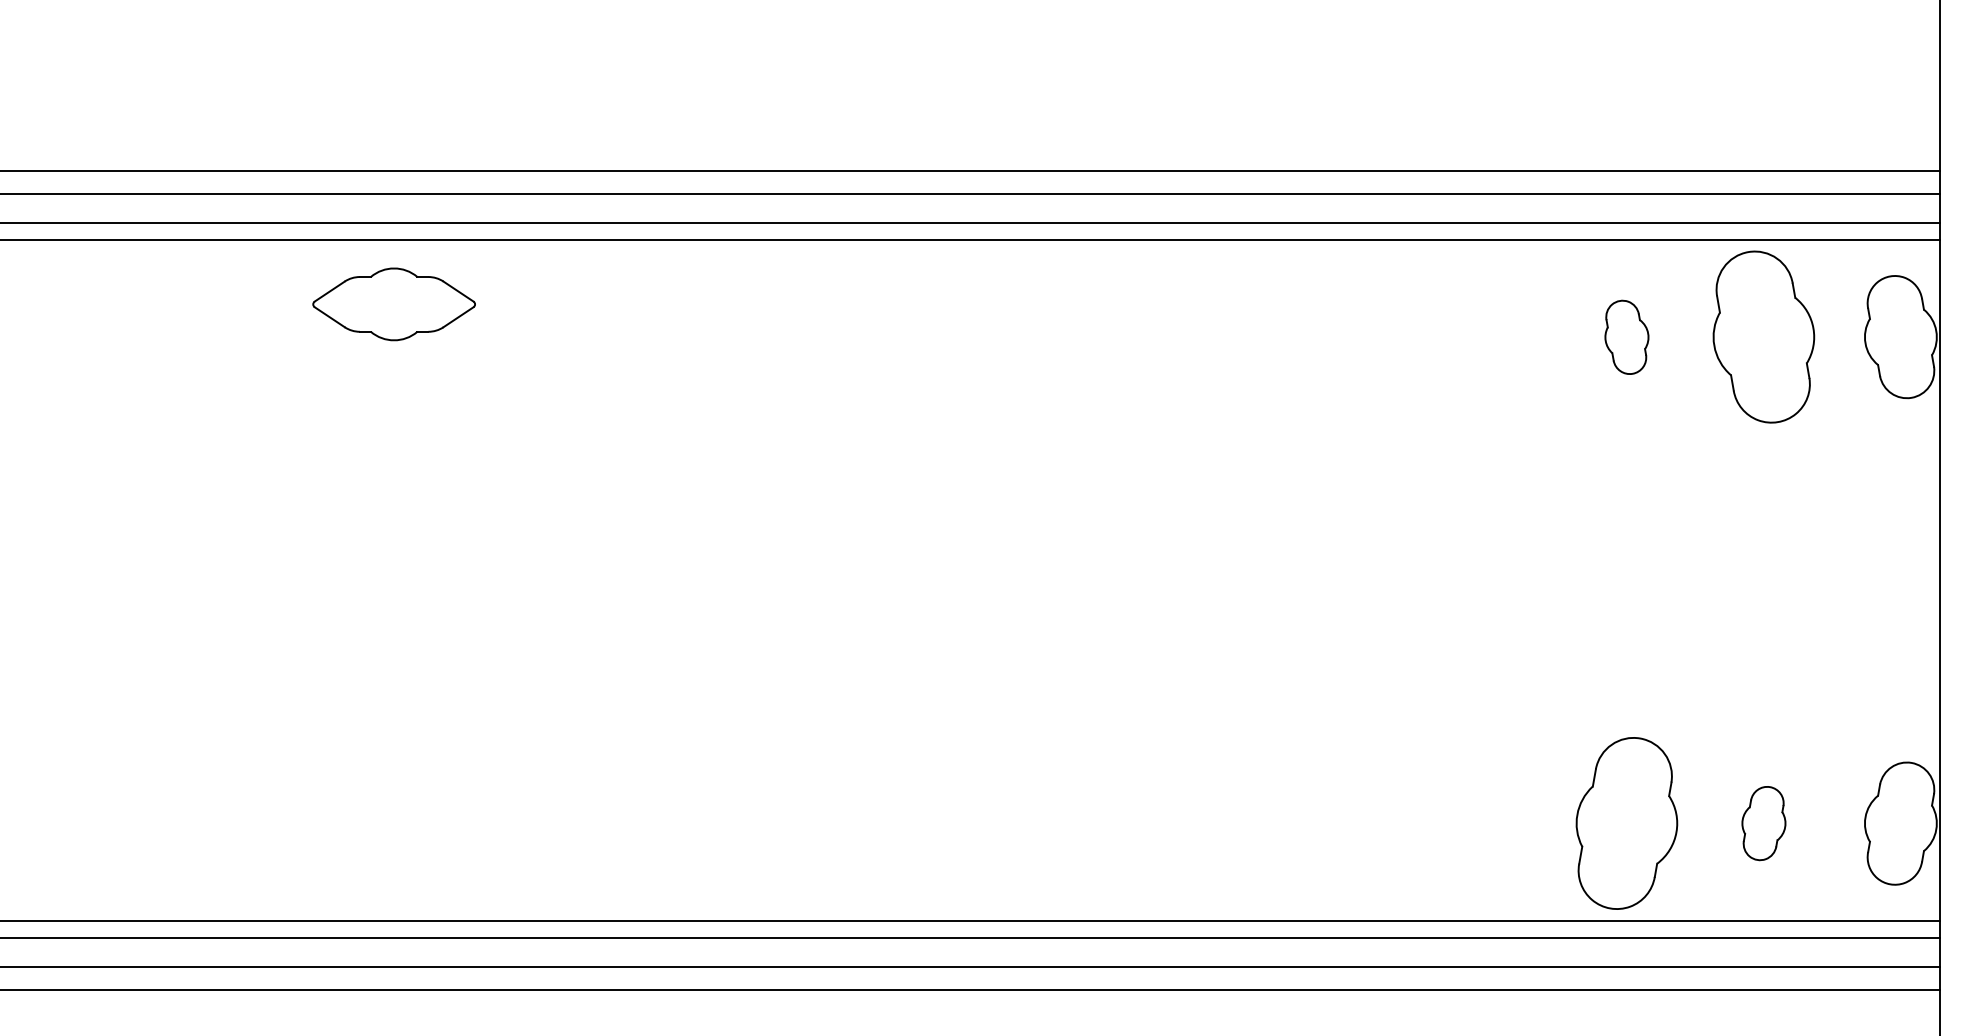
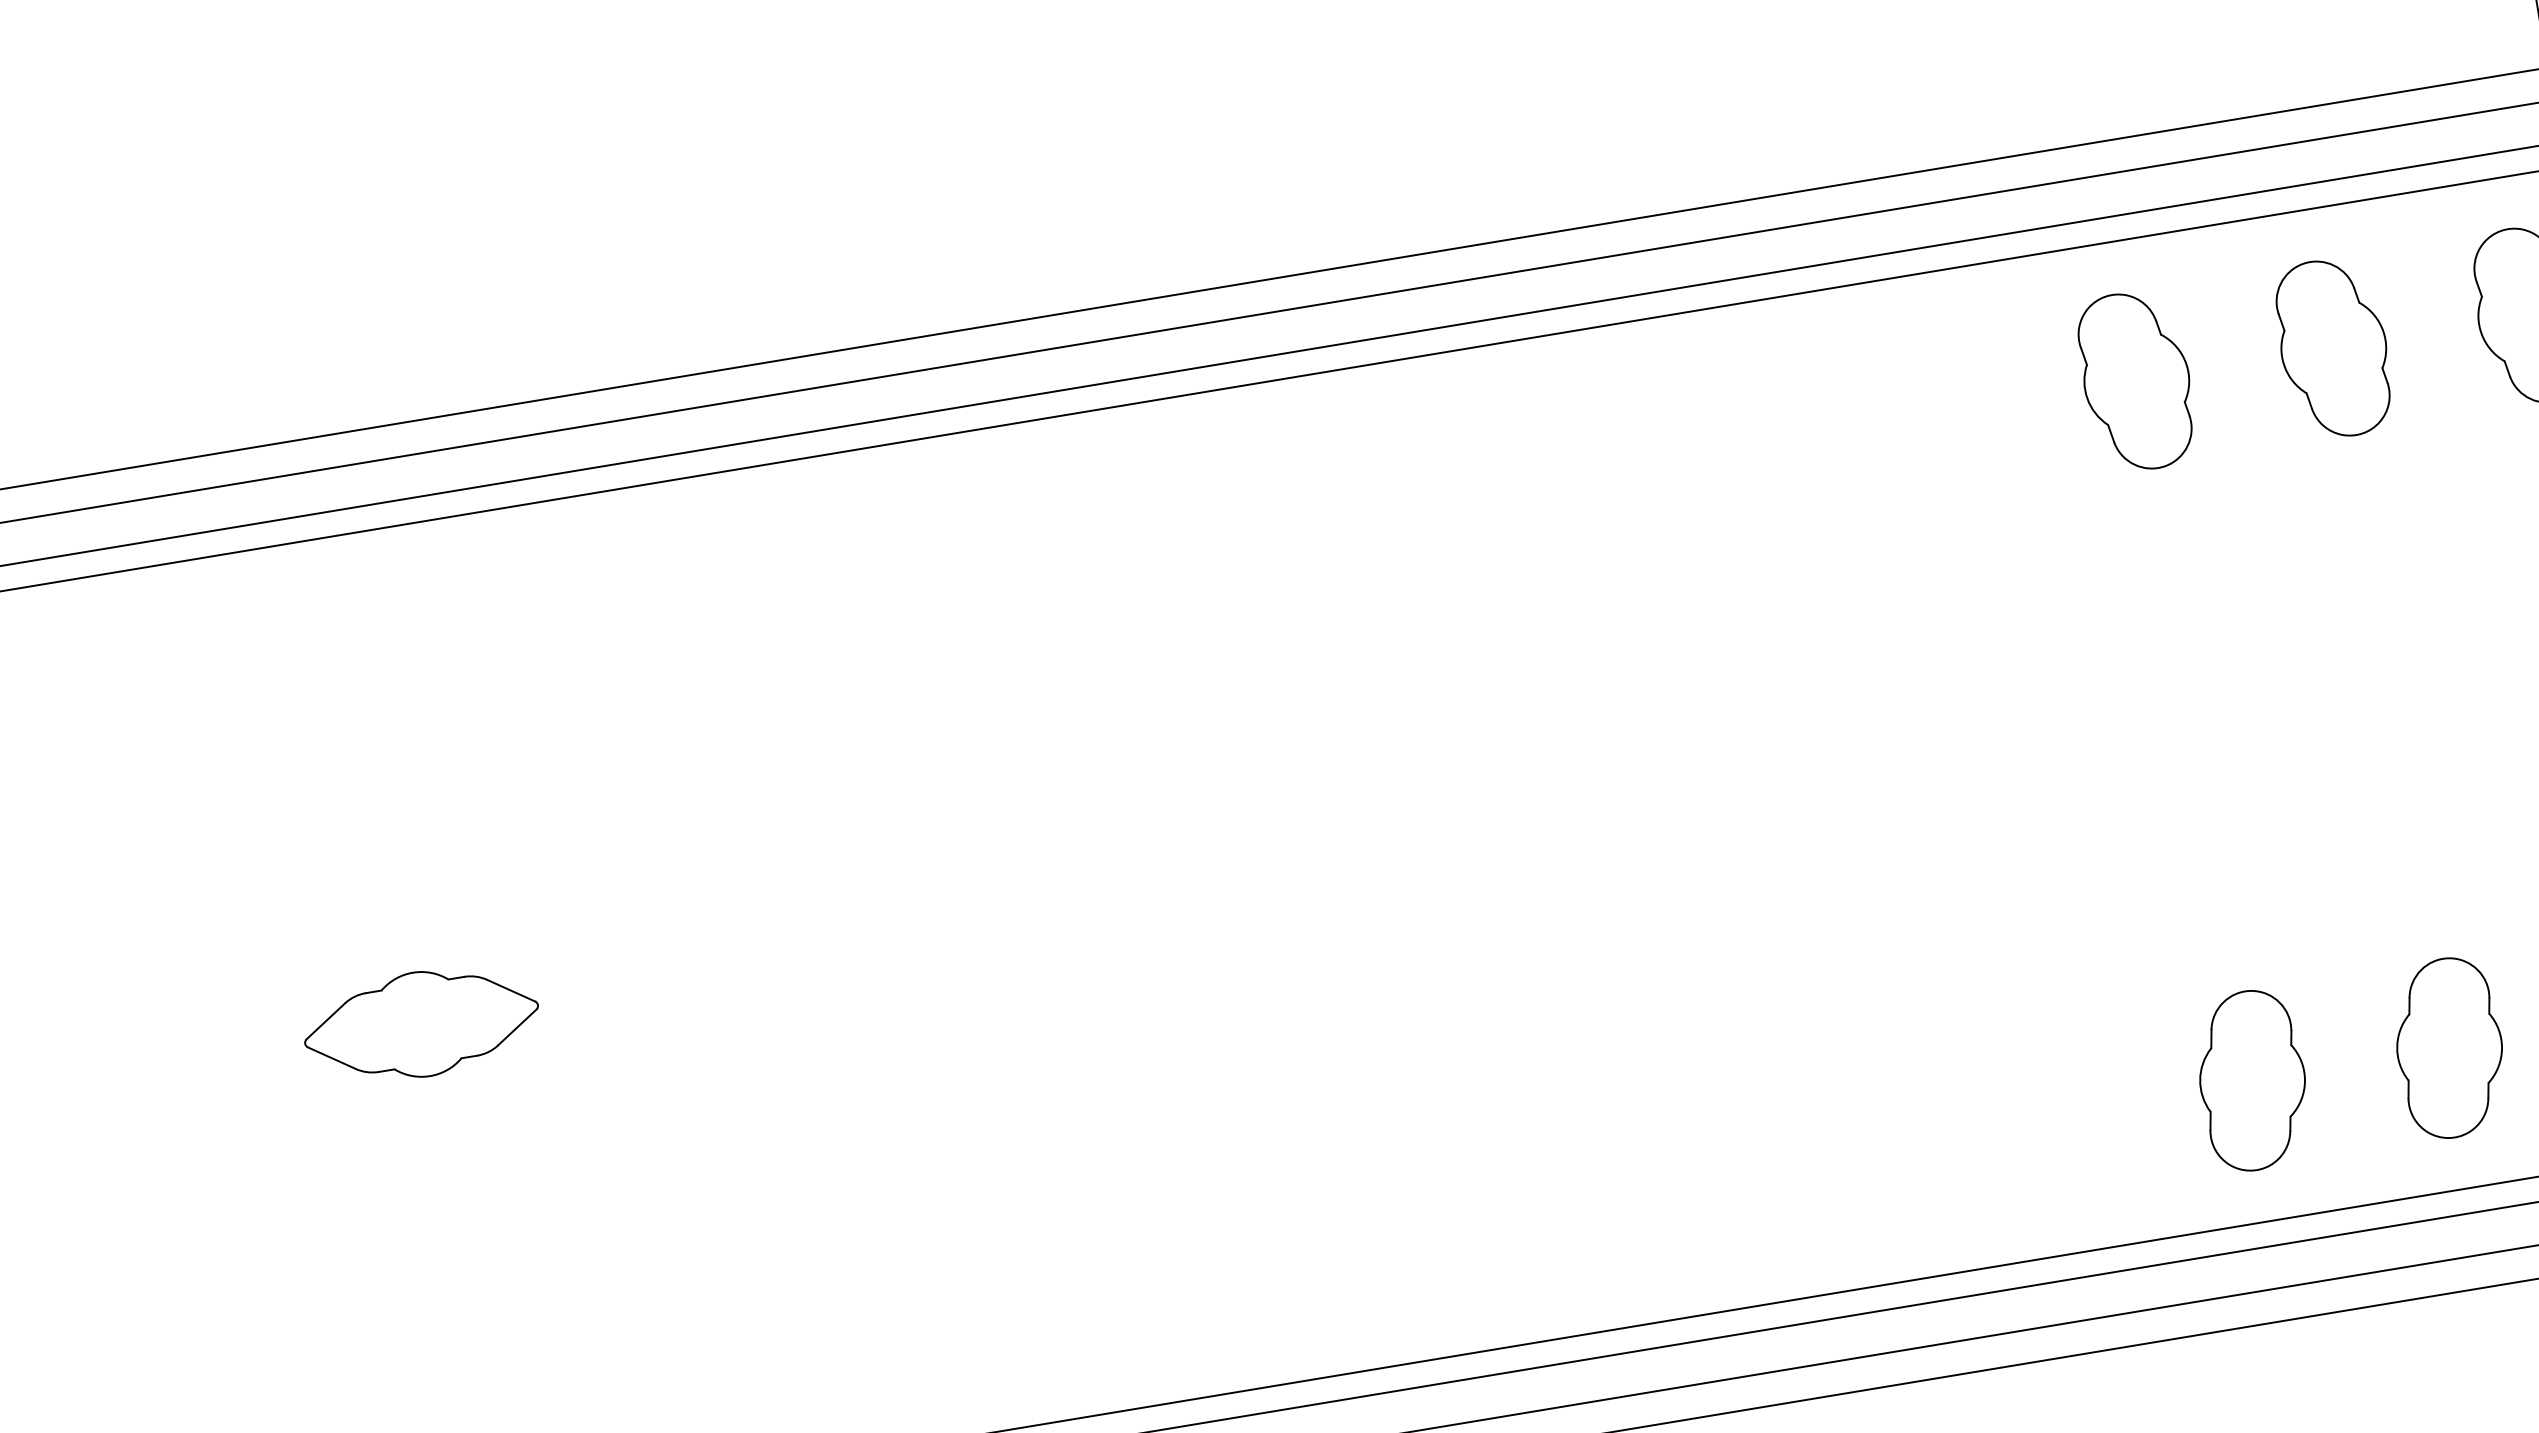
part: (393, 304) -> (420, 1024), moved
part: (1626, 337) -> (2136, 381), size x1.67
part: (1763, 337) -> (2333, 348), size x0.71
part: (1626, 823) -> (2251, 1080), size x0.71
part: (1763, 823) -> (2448, 1048), size x1.67

